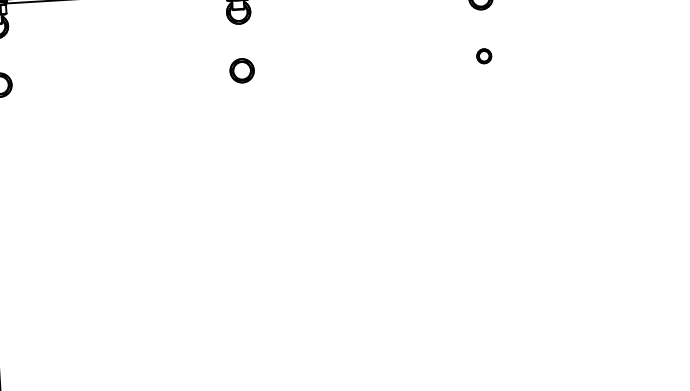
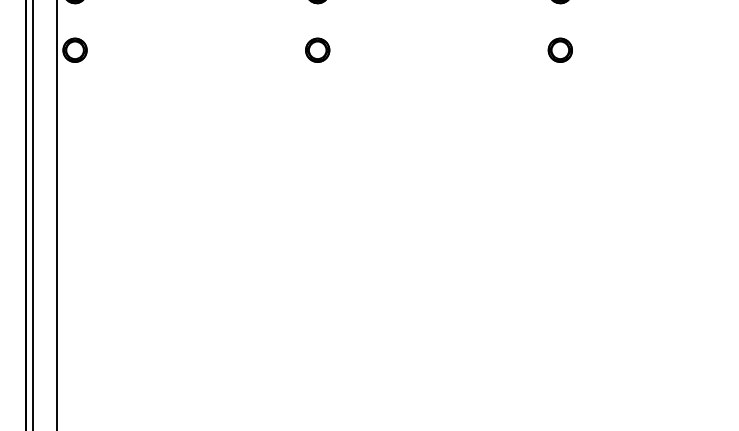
part: (483, 55) -> (559, 49), size x1.67

